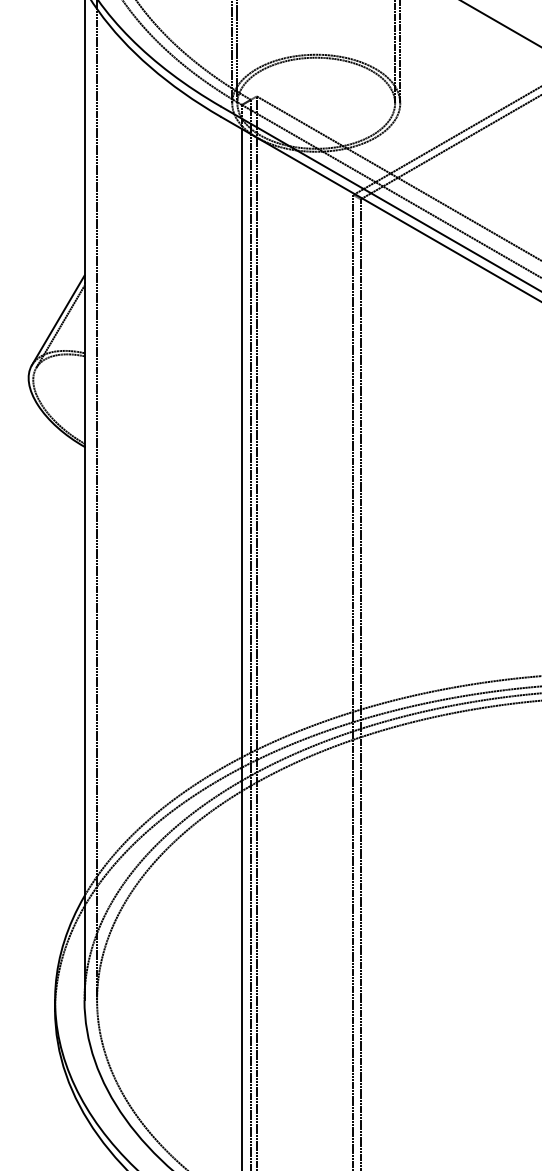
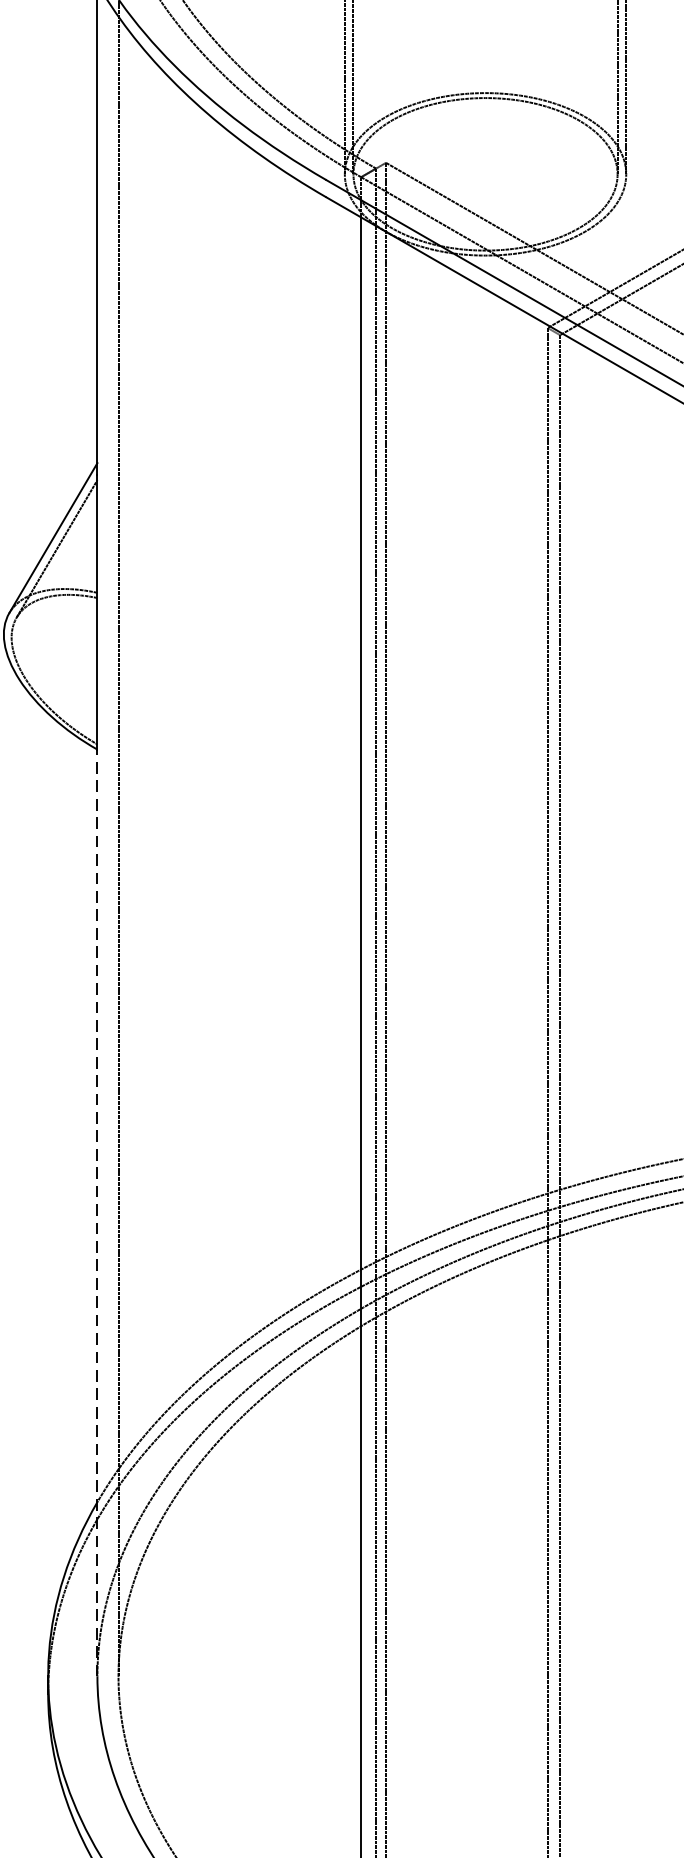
line: (84, 723) -> (97, 1213), solid -> dashed

